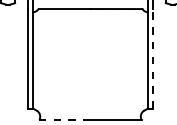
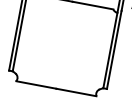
line: (152, 58) -> (113, 49), dashed -> solid
line: (64, 119) -> (36, 84), dashed -> solid

